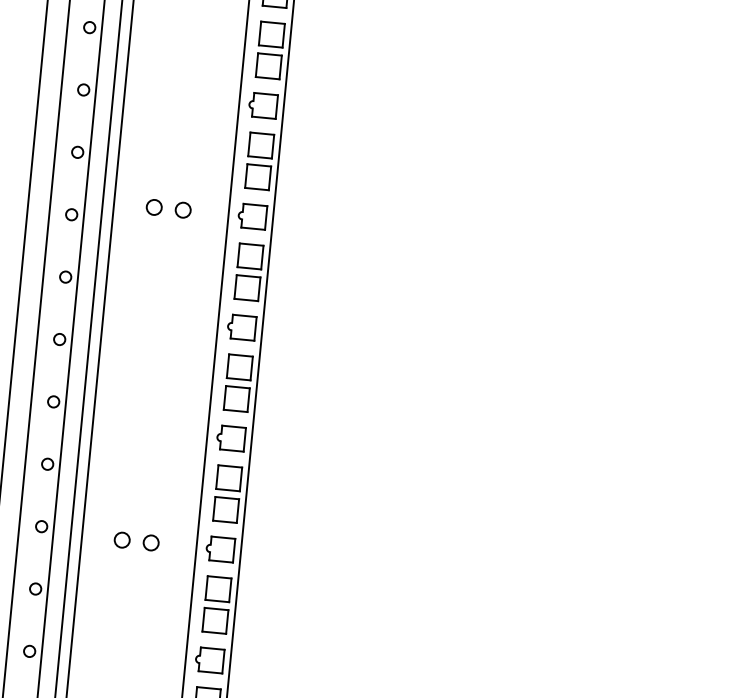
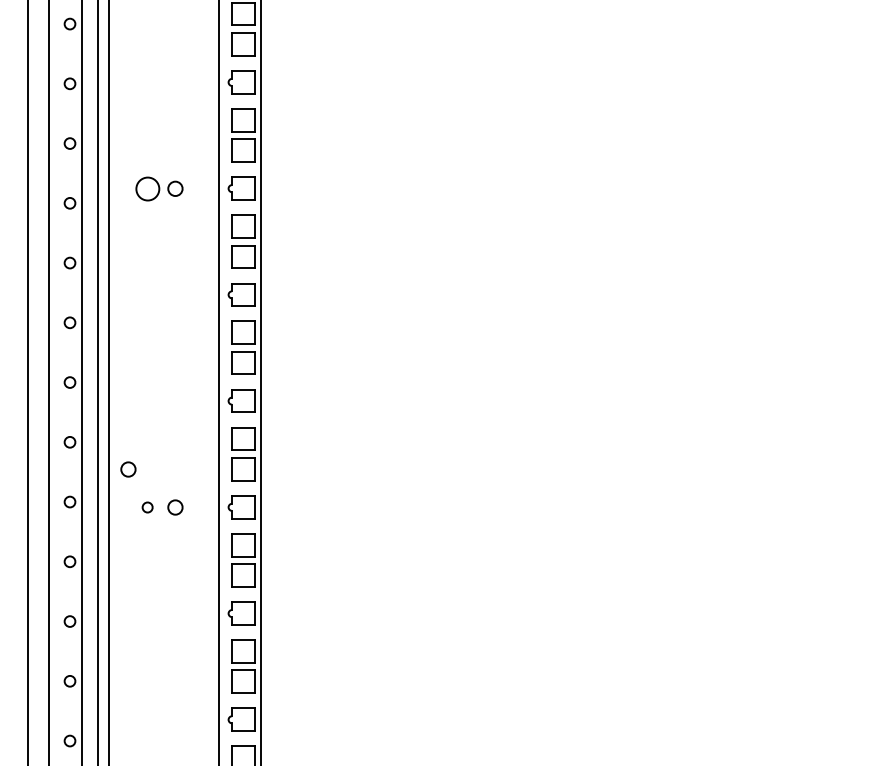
circle: (154, 207) -> (147, 188), size x1.6
circle: (106, 498) -> (128, 469), added
circle: (122, 540) -> (147, 507), size x0.7

